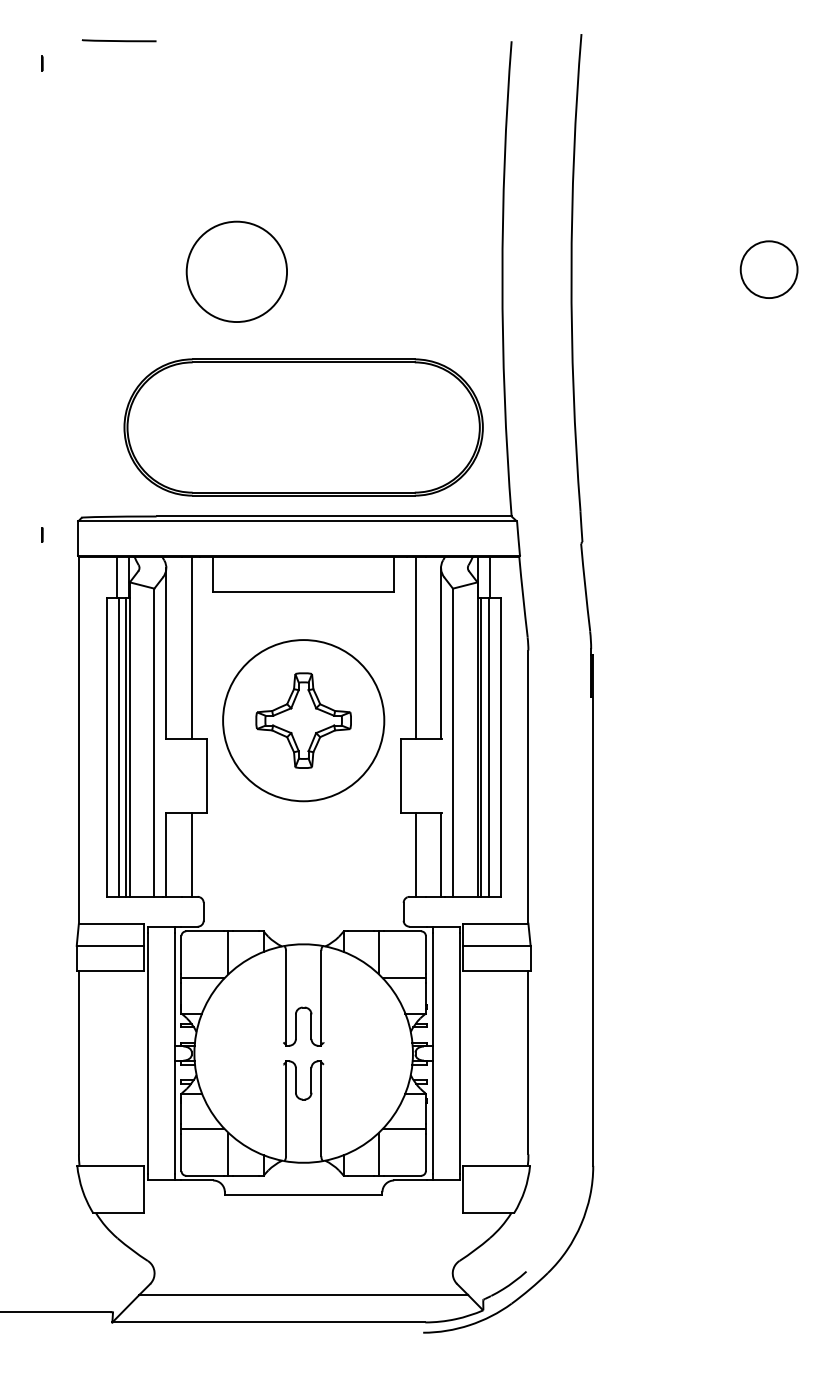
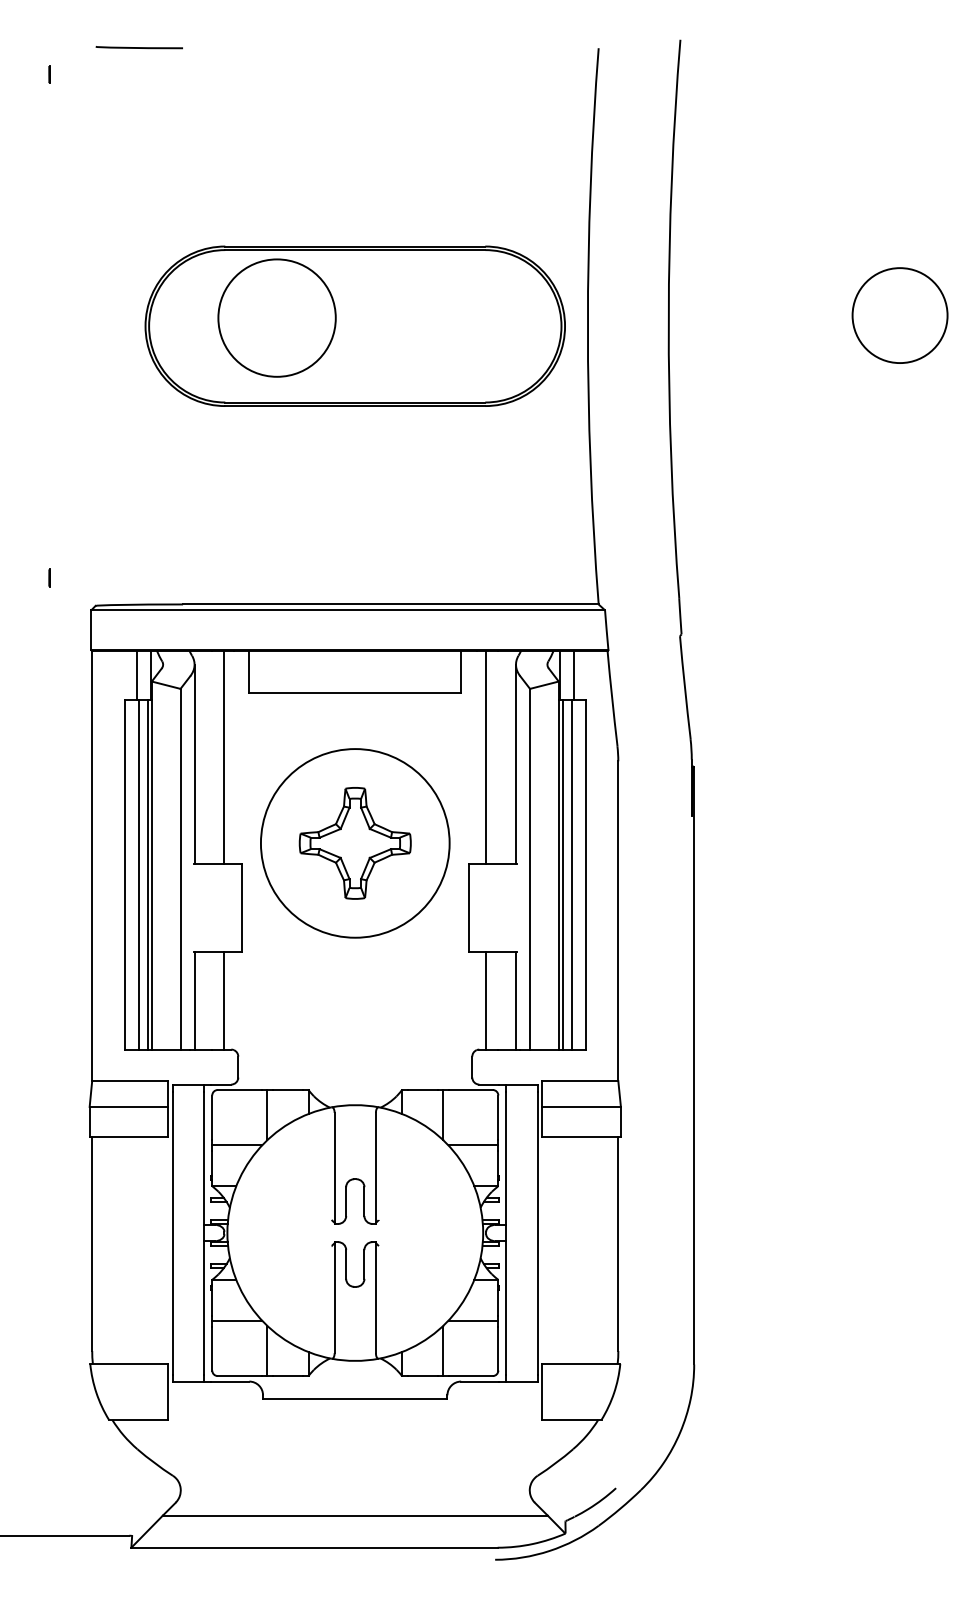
circle: (768, 269) -> (899, 315), size x1.43
part: (303, 426) -> (354, 325), moved
line: (42, 534) -> (49, 577), moved

